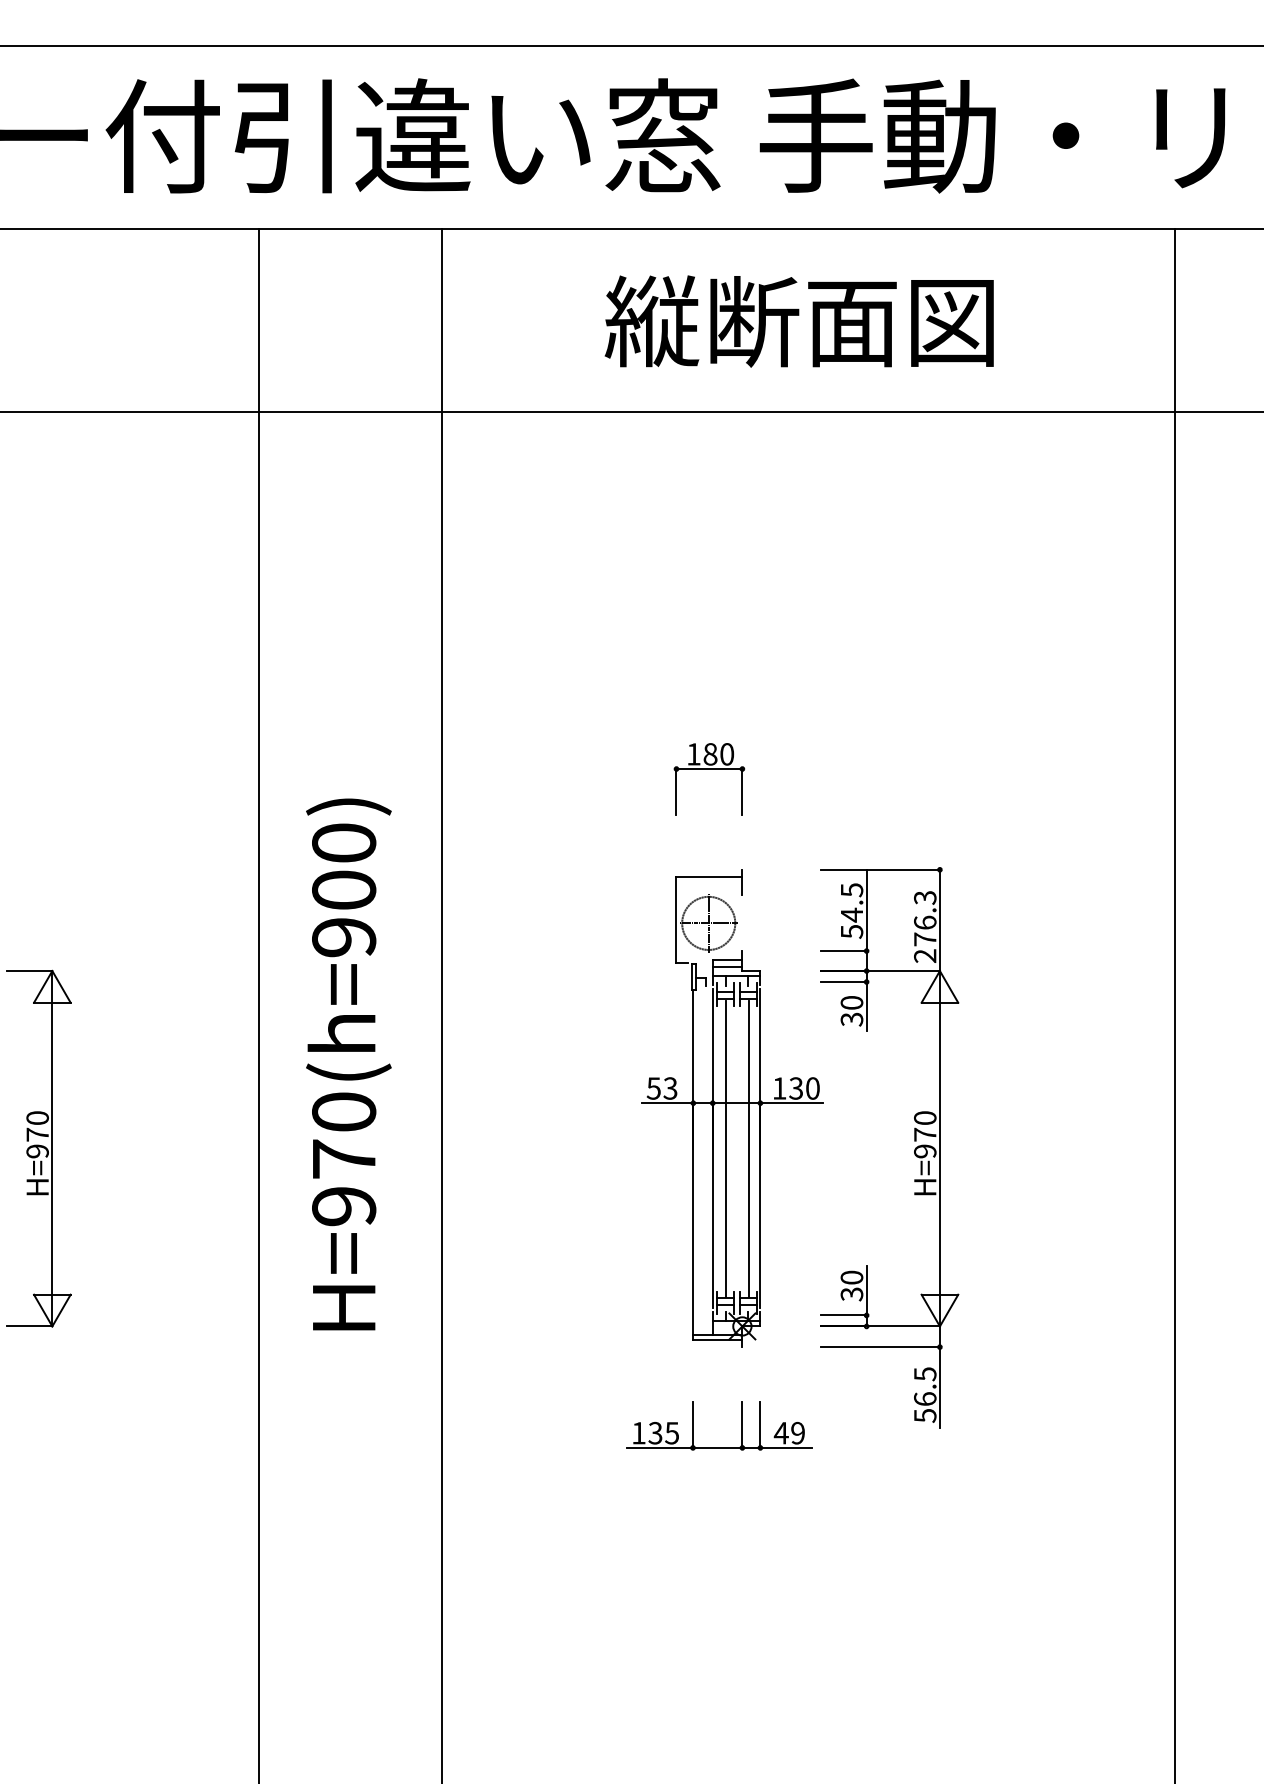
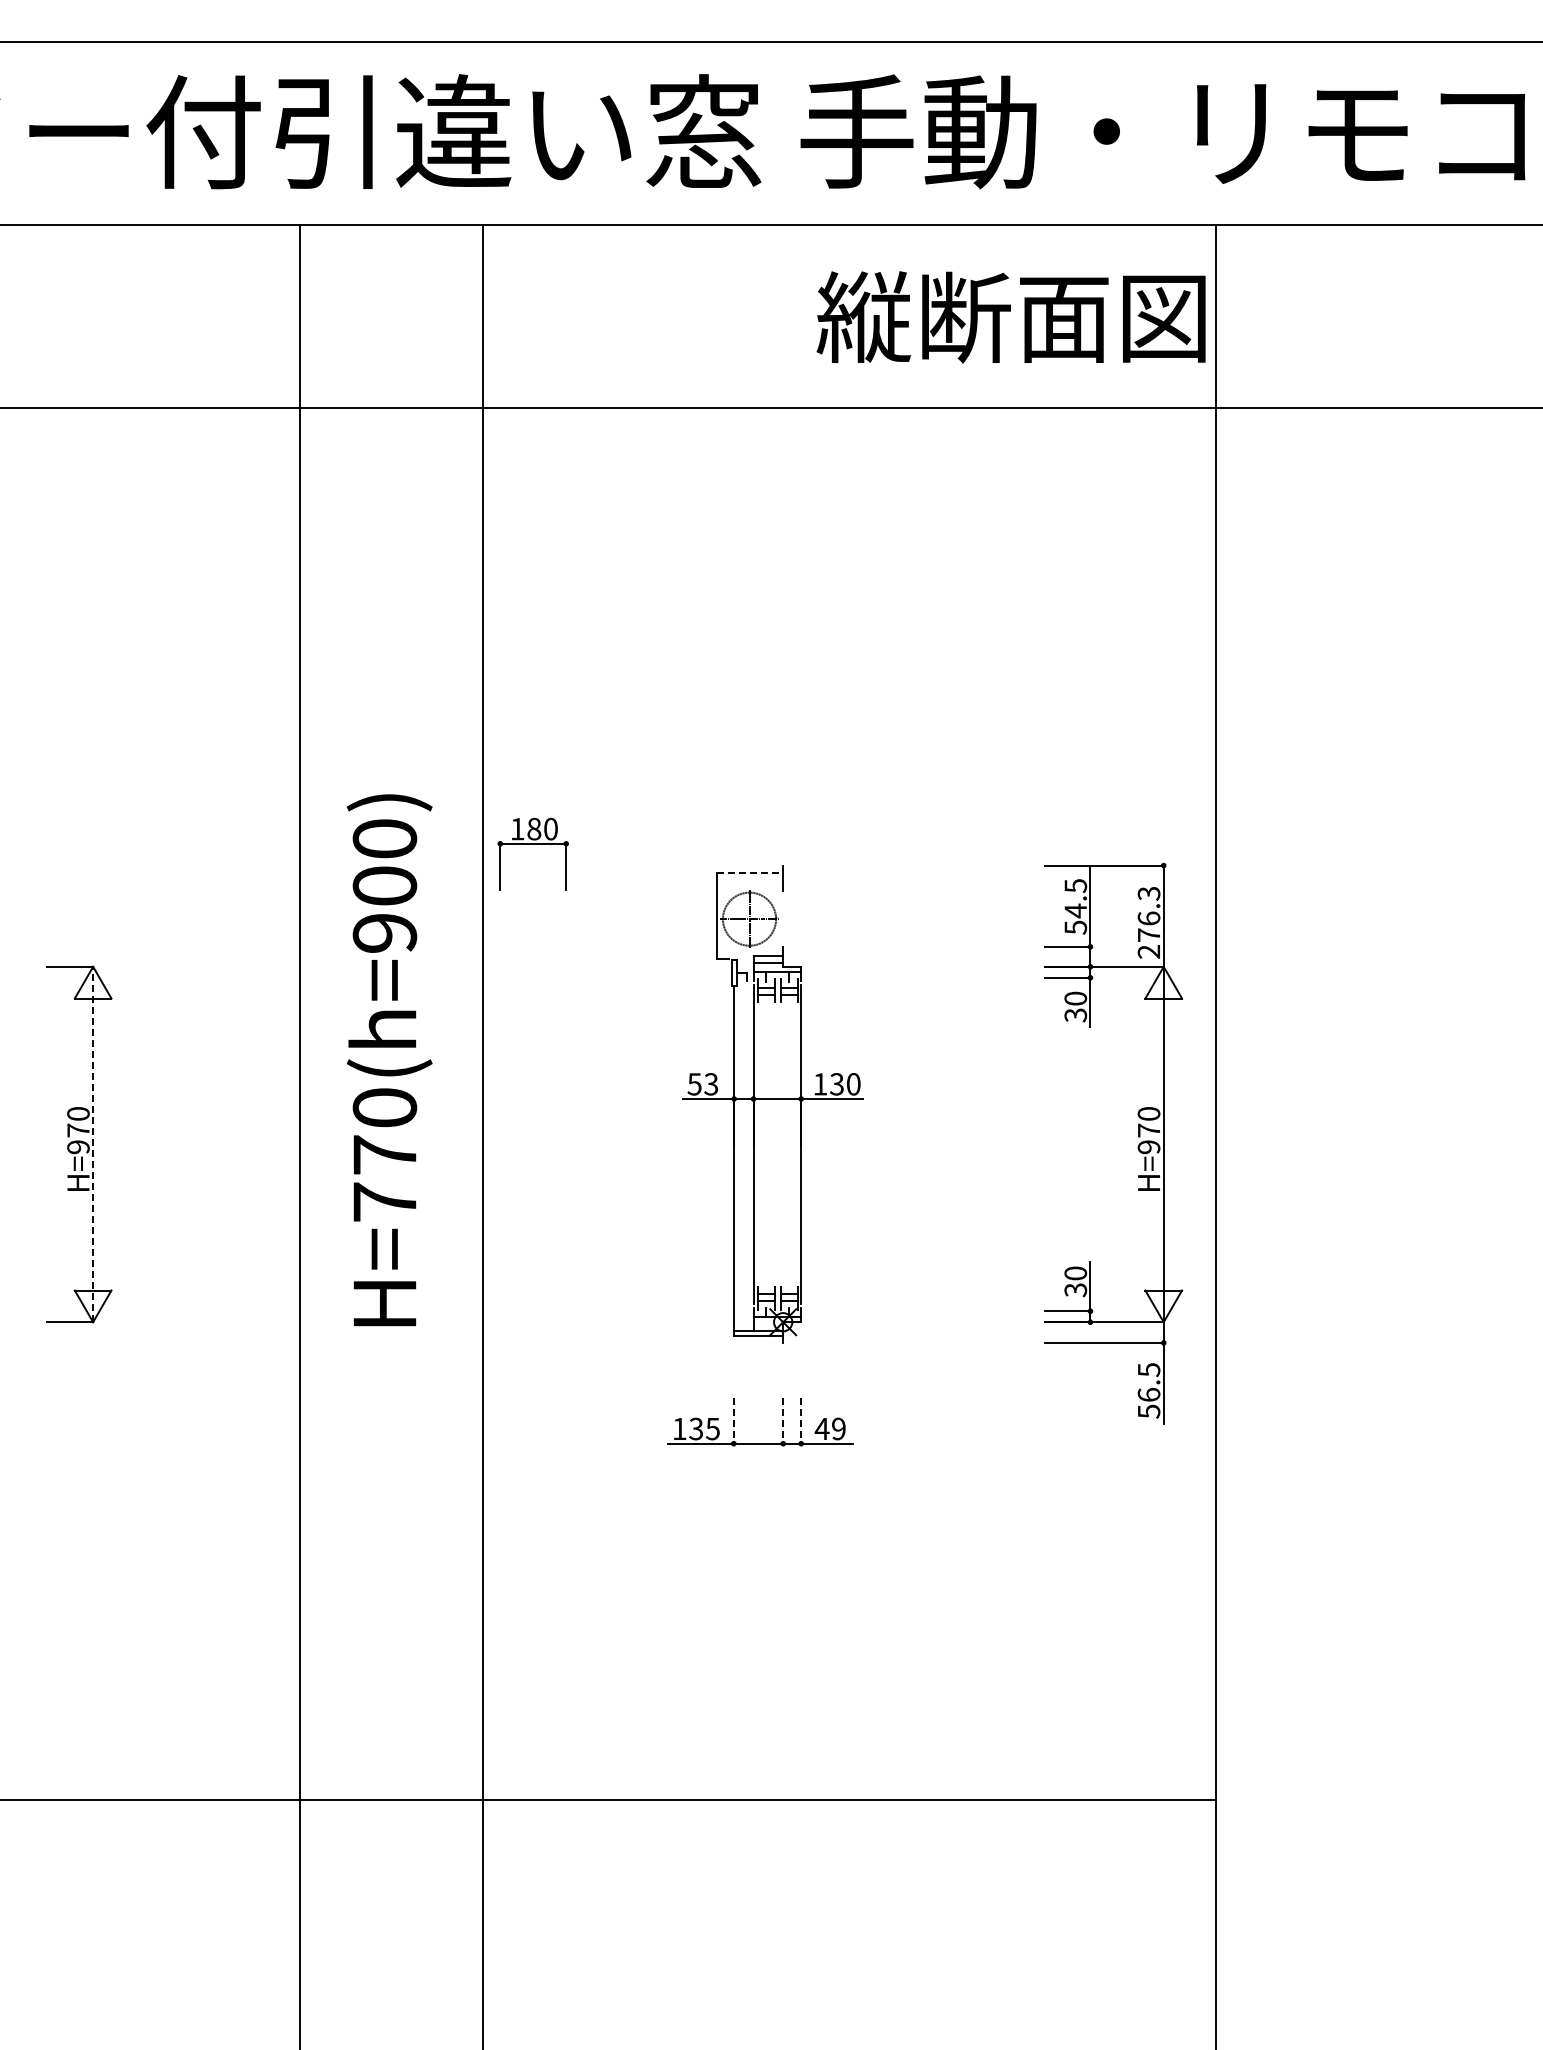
text: (798, 321) -> (1010, 317), moved
part: (708, 769) -> (532, 844), moved
line: (709, 876) -> (750, 872), solid -> dashed
line: (52, 1148) -> (93, 1144), solid -> dashed
line: (725, 1148) -> (766, 1144), removed
line: (748, 1148) -> (789, 1144), removed
part: (913, 1150) -> (1137, 1146), moved
text: (343, 1205) -> (384, 1201), H=970(h=900) -> H=770(h=900)
line: (692, 1424) -> (733, 1420), solid -> dashed
line: (742, 1424) -> (783, 1420), solid -> dashed
line: (760, 1424) -> (801, 1420), solid -> dashed

